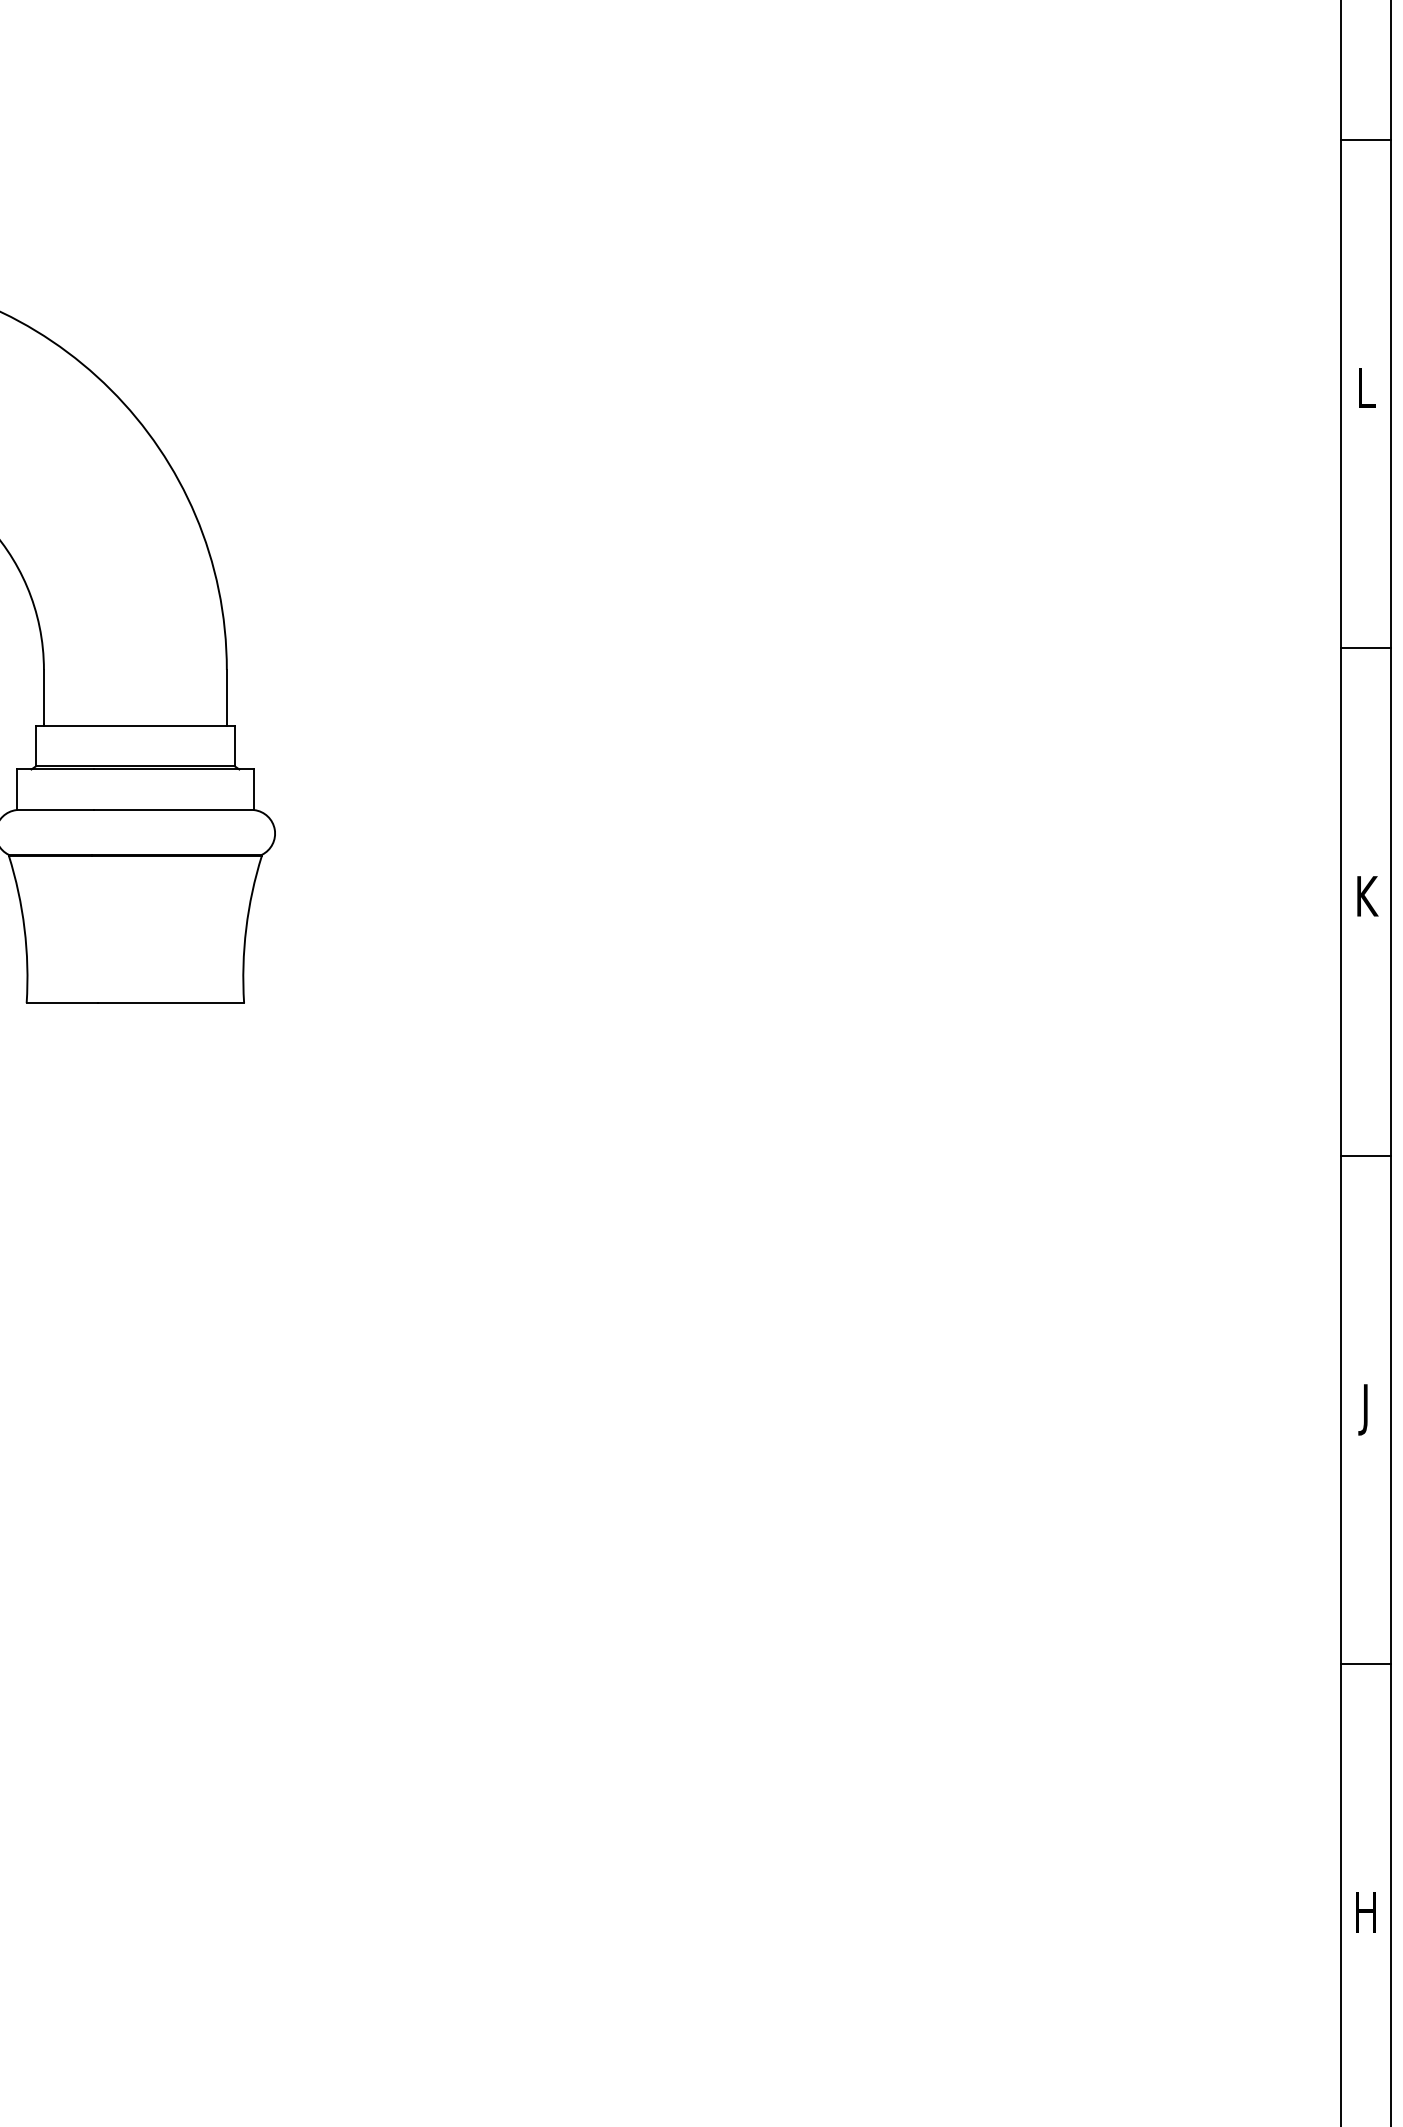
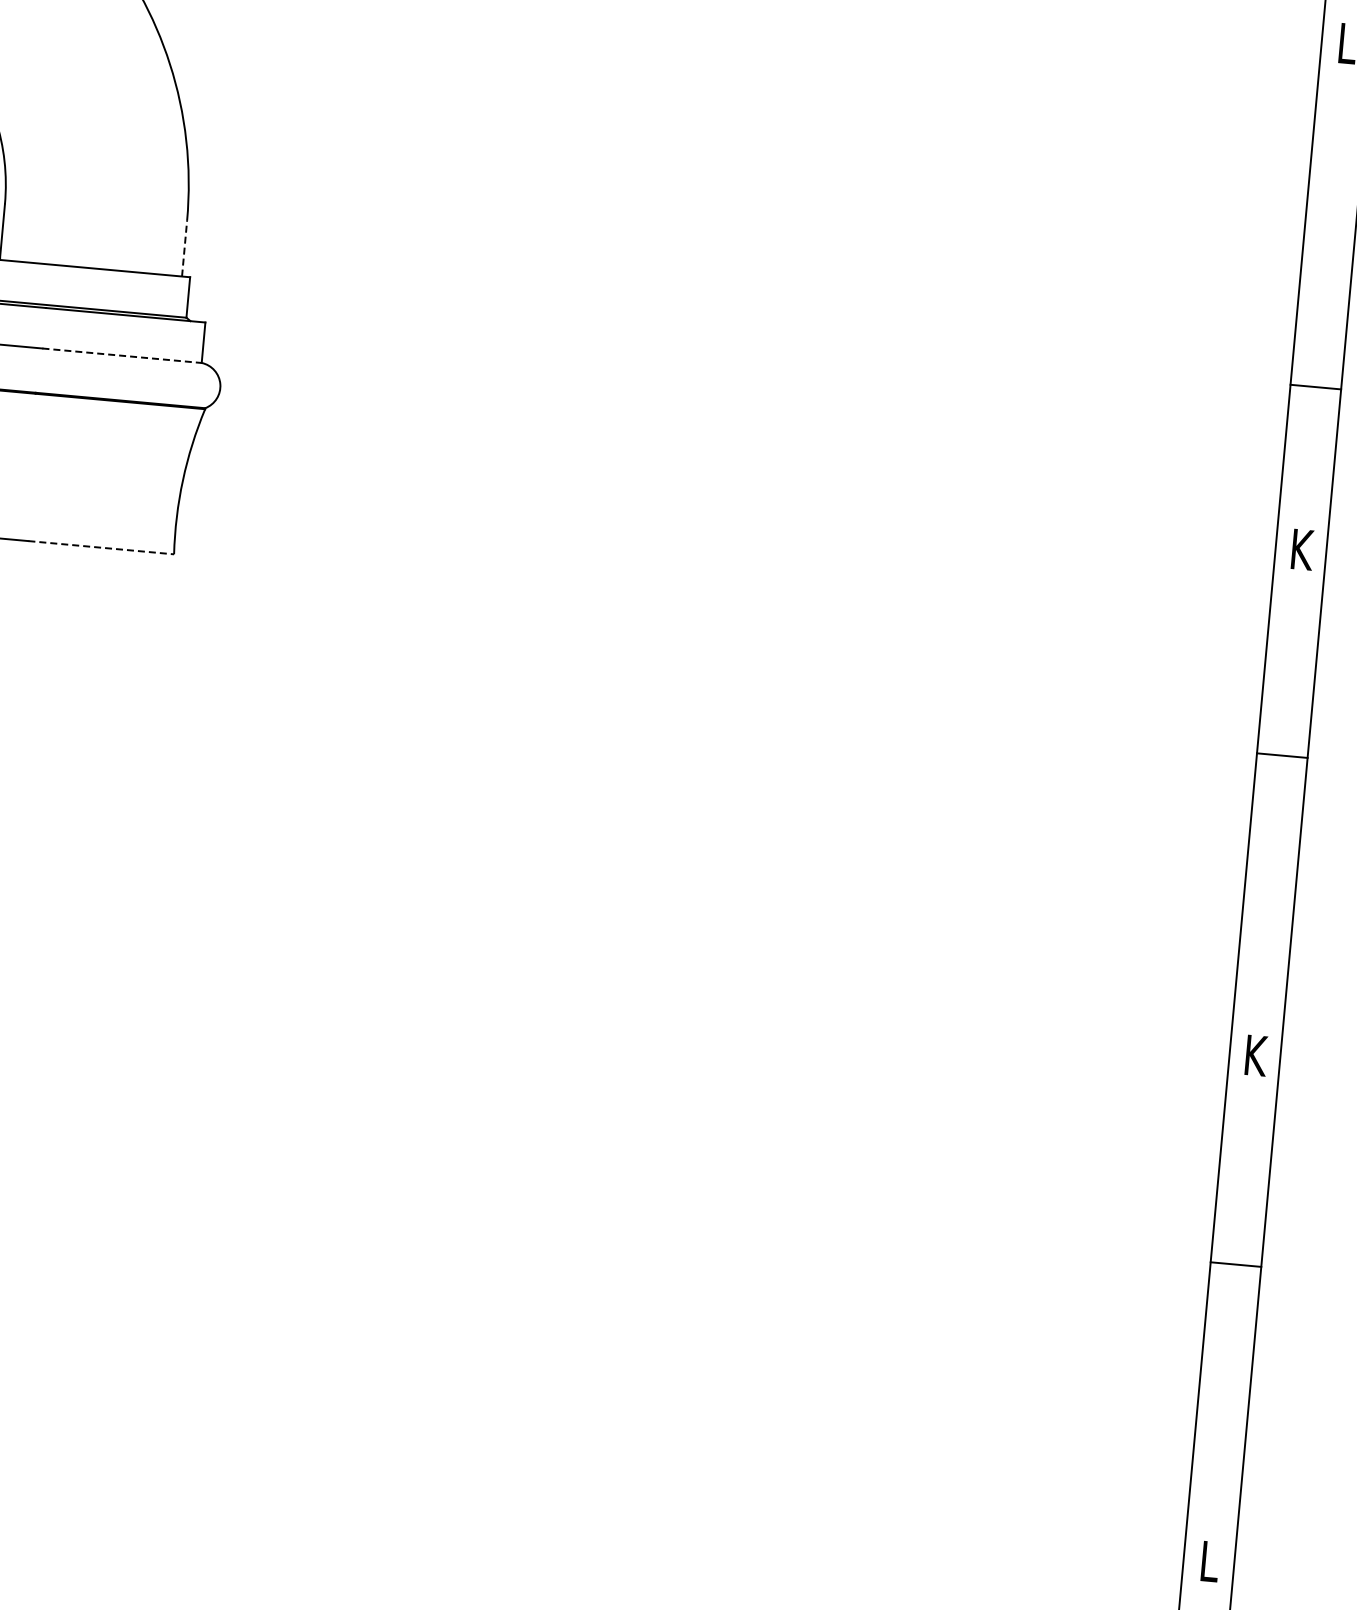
line: (1365, 648) -> (1315, 387), moved
line: (226, 697) -> (184, 248), solid -> dashed
line: (174, 810) -> (122, 356), solid -> dashed
line: (171, 1003) -> (101, 548), solid -> dashed
line: (1365, 1156) -> (1281, 755), moved
text: (1367, 1409) -> (1256, 1060), J -> K
line: (1365, 1664) -> (1235, 1264), moved
text: (1365, 1912) -> (1208, 1561), H -> L

